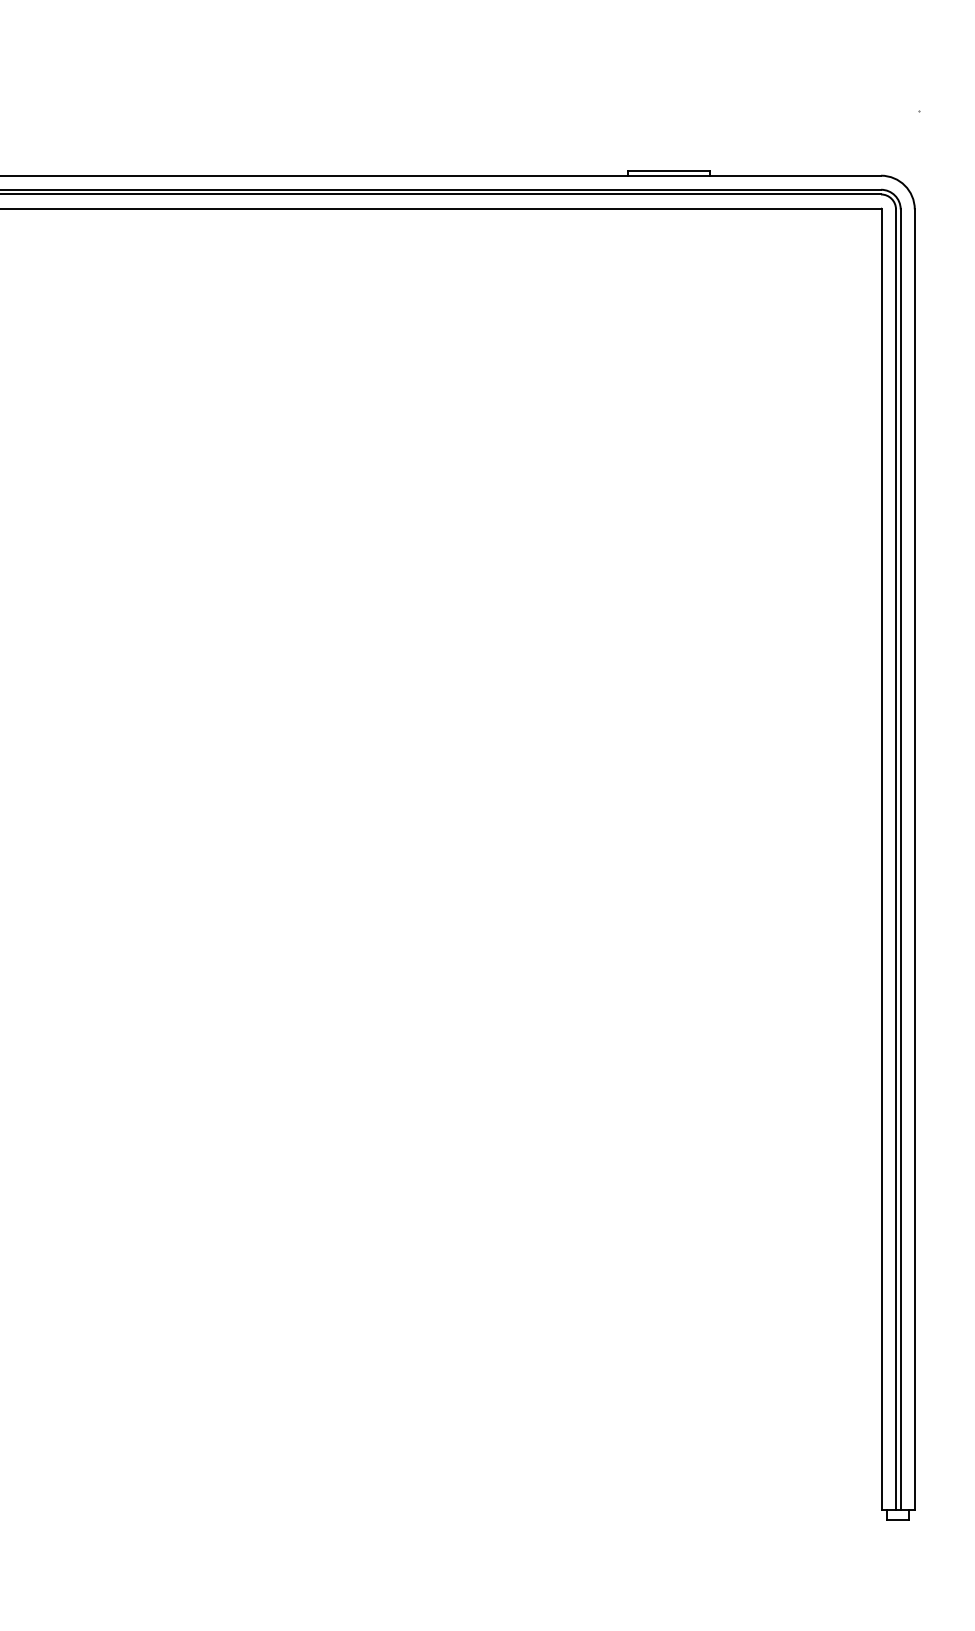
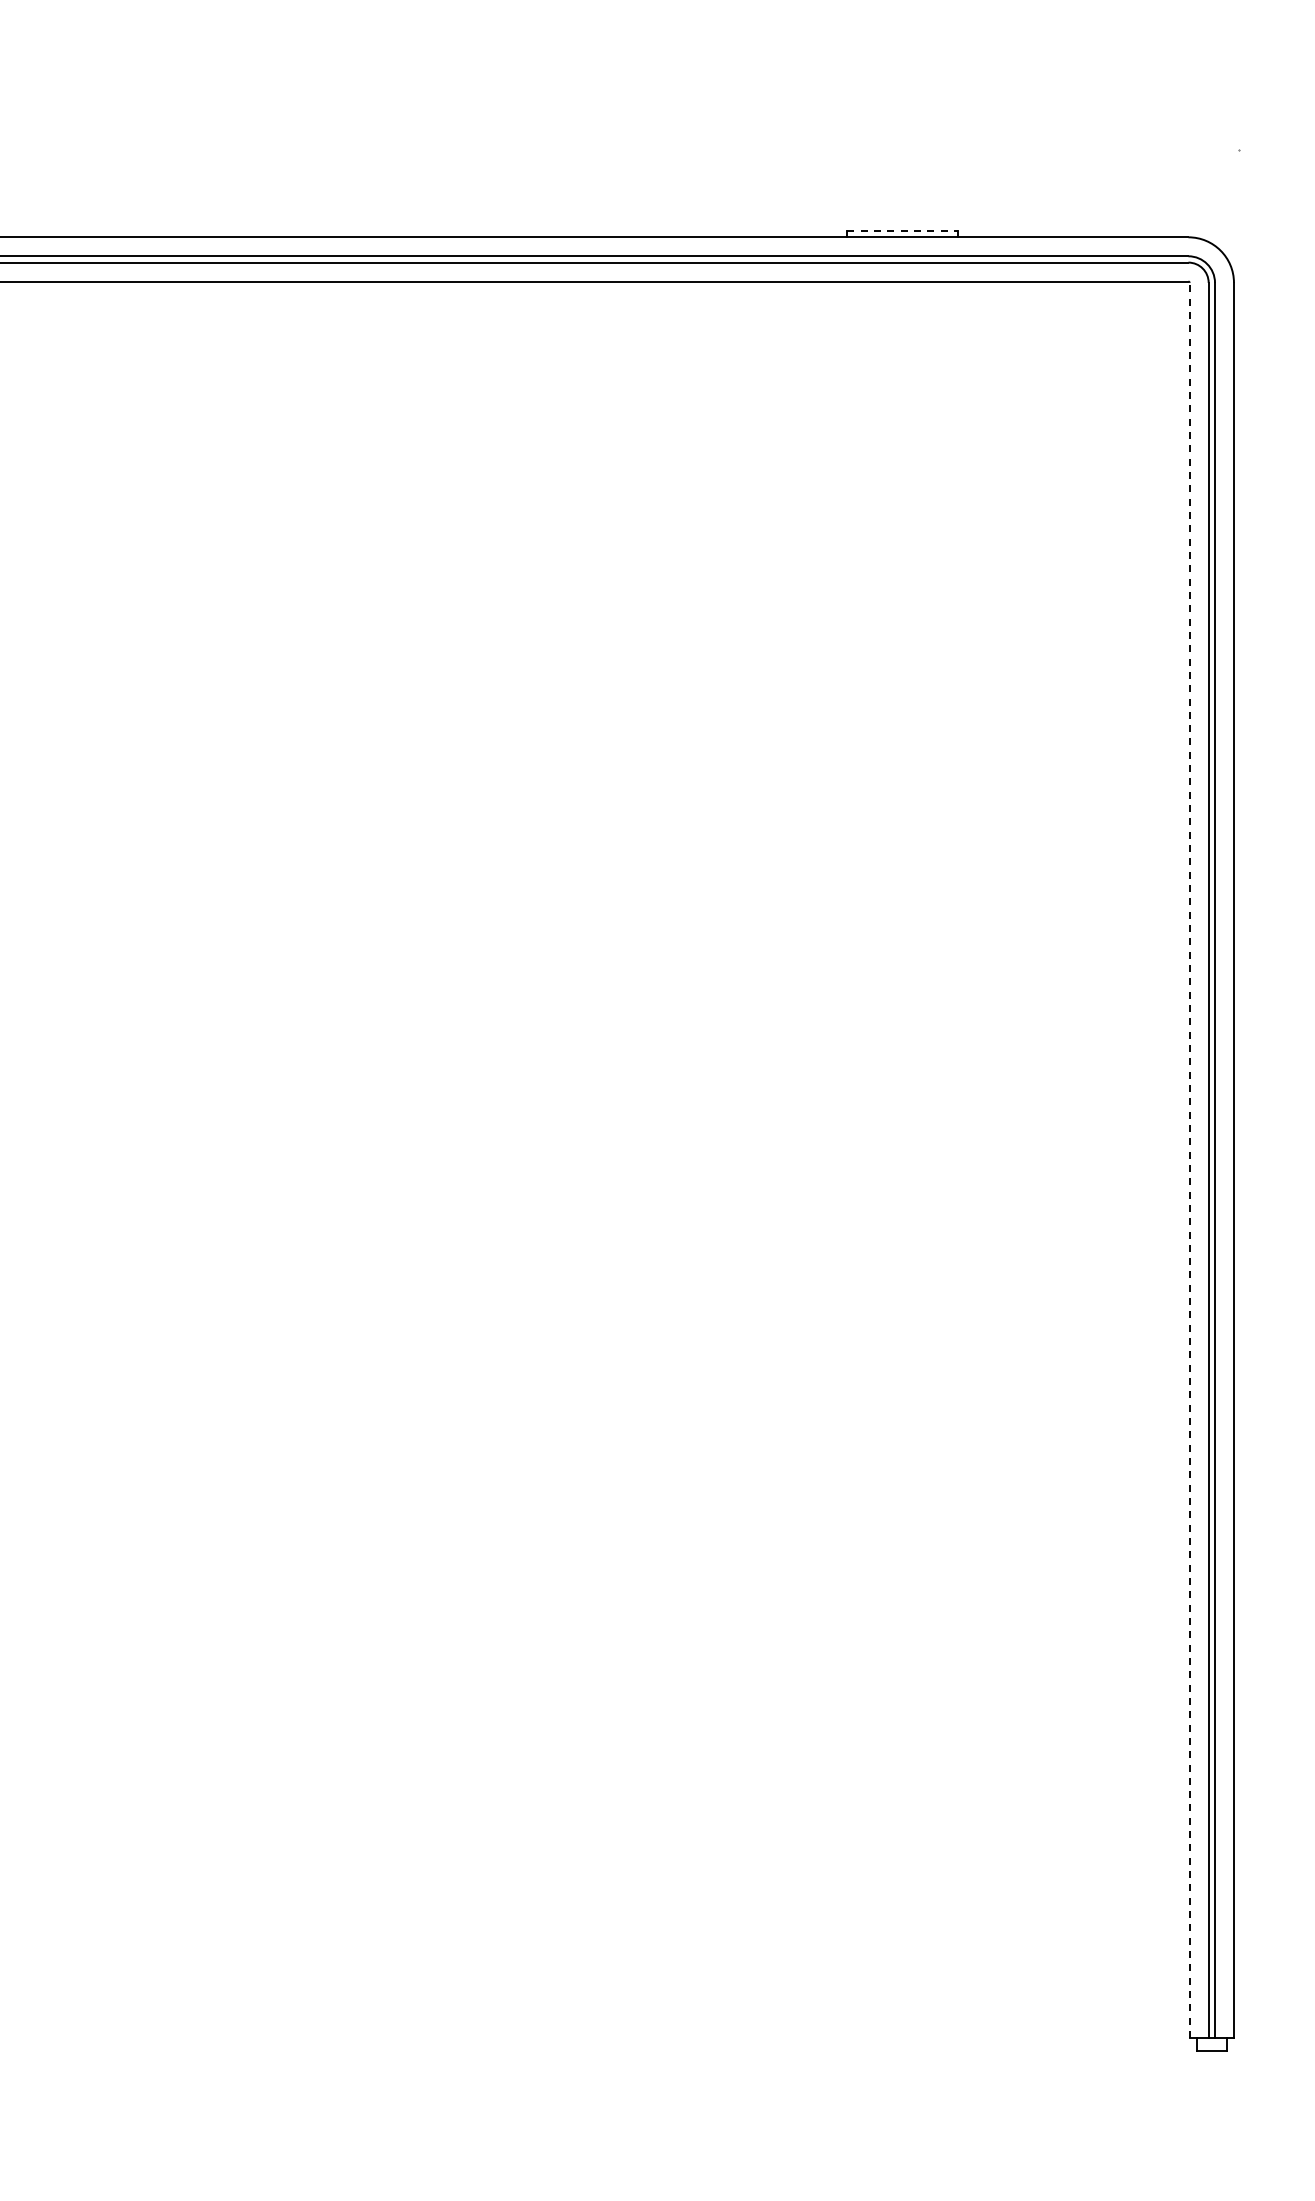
line: (669, 171) -> (903, 231), solid -> dashed
line: (881, 859) -> (1189, 1160), solid -> dashed

